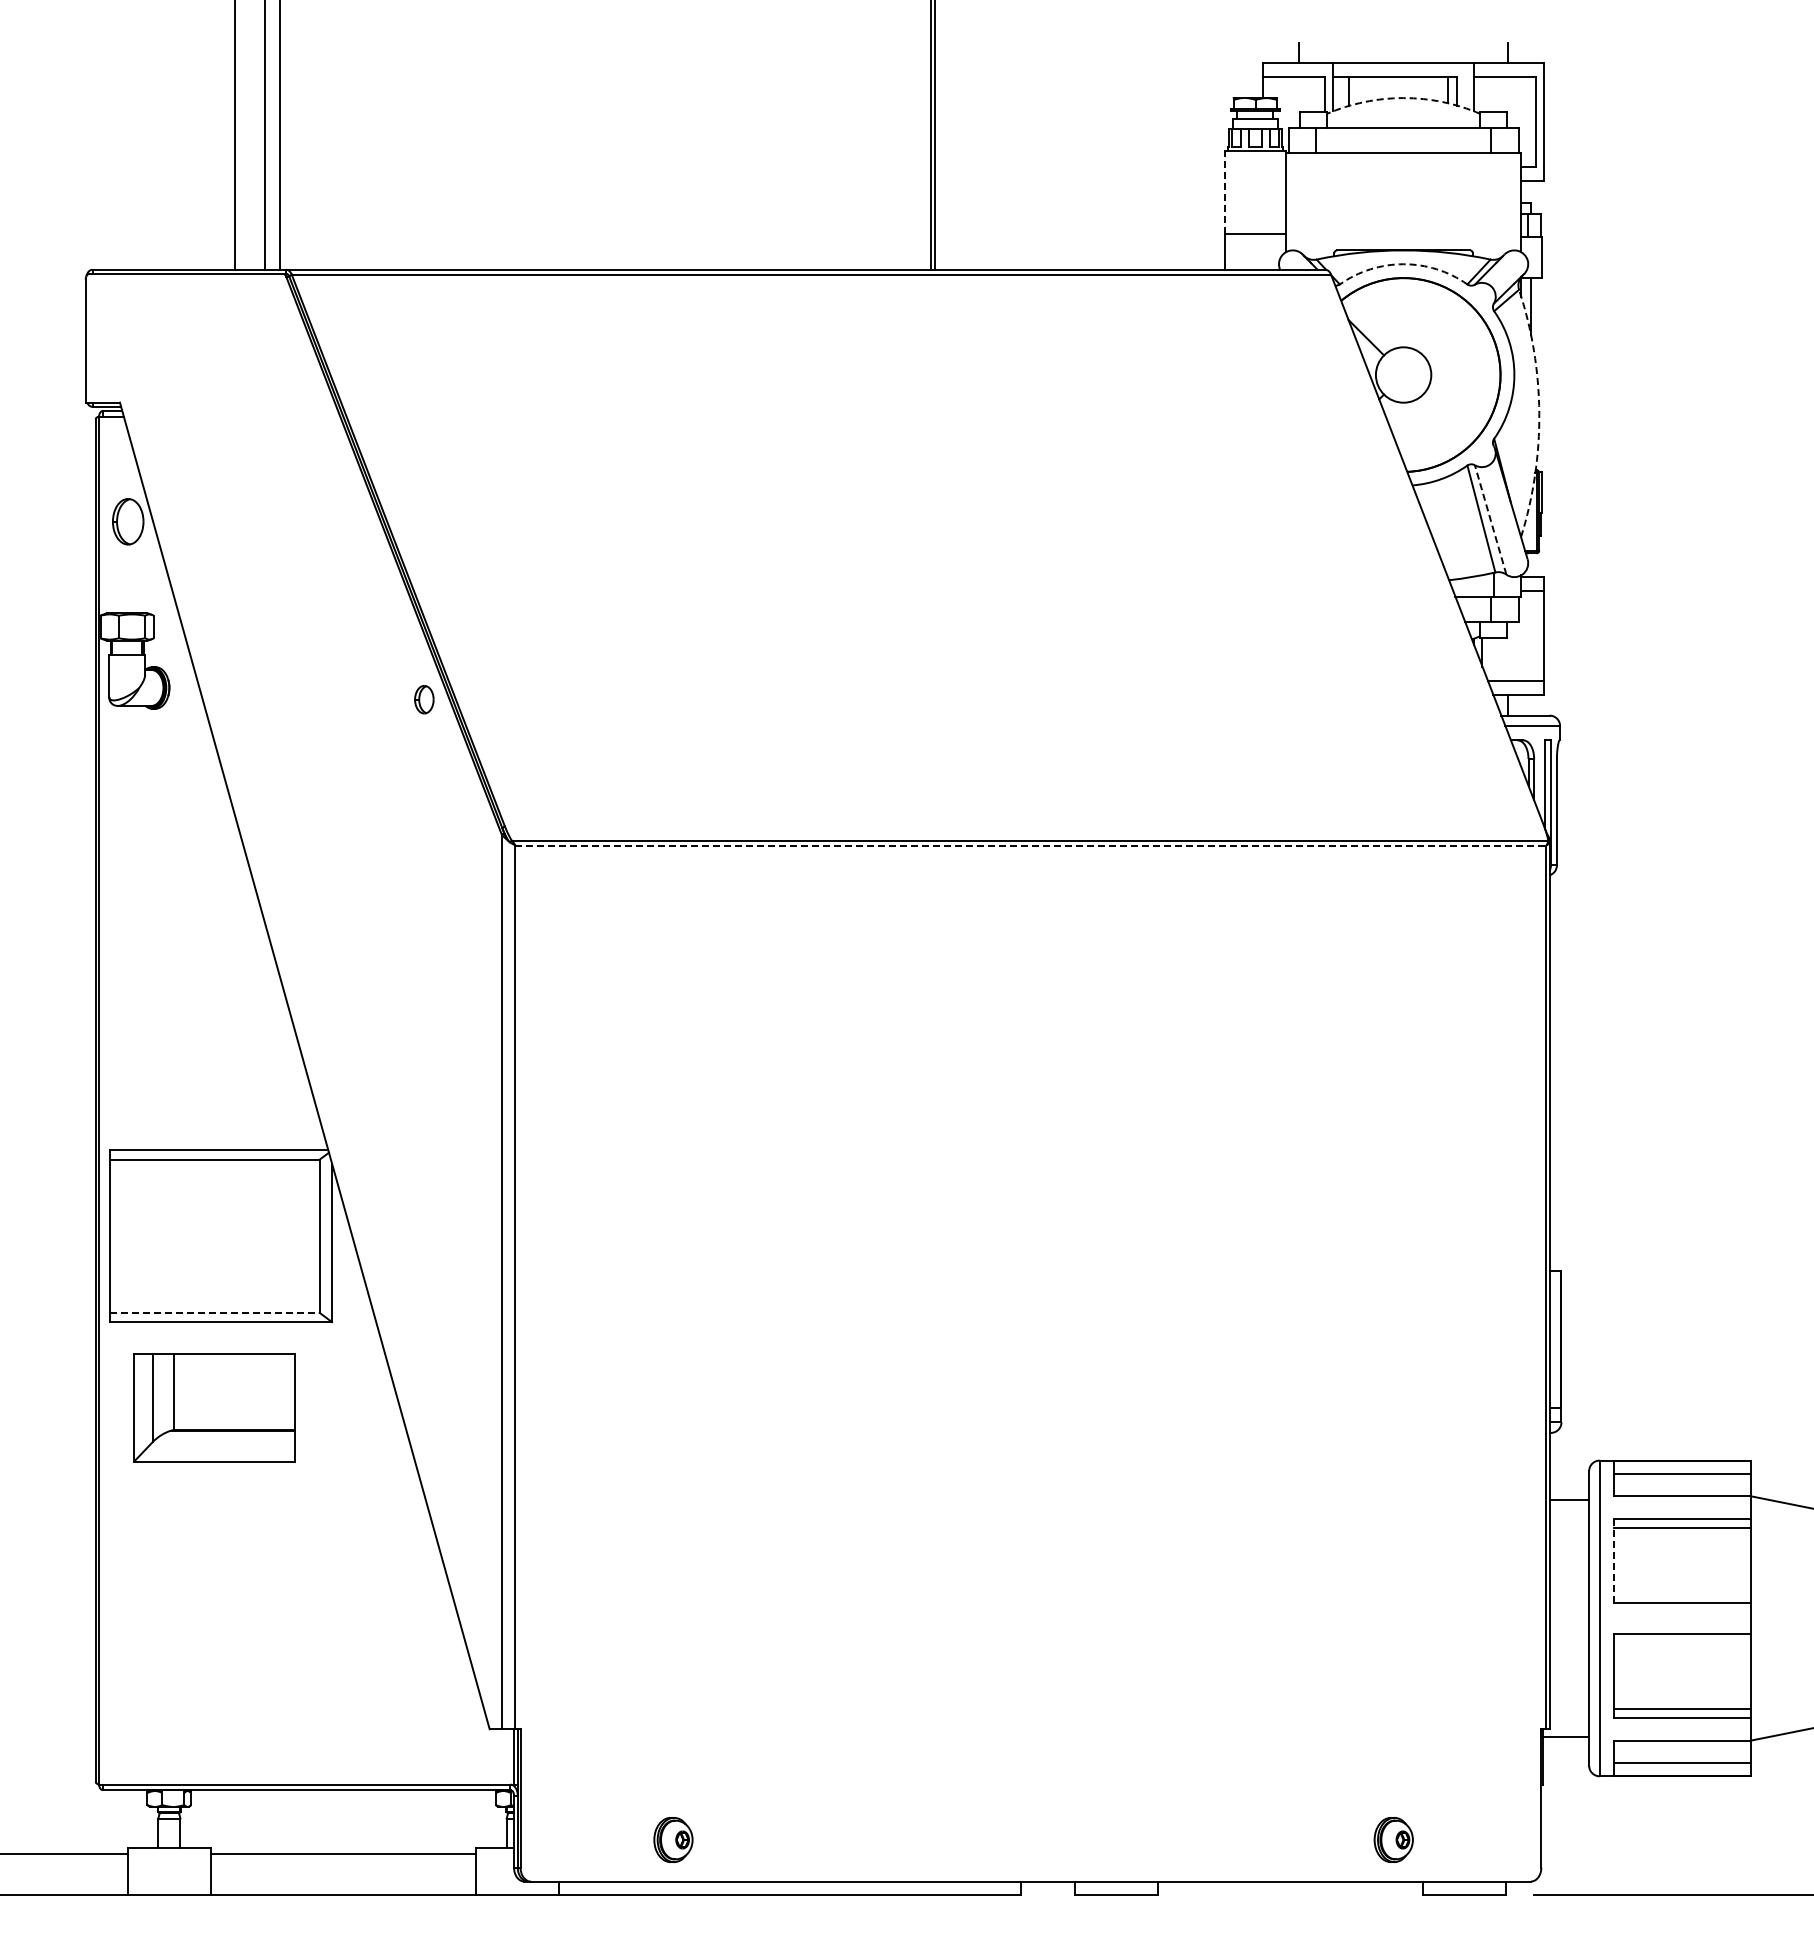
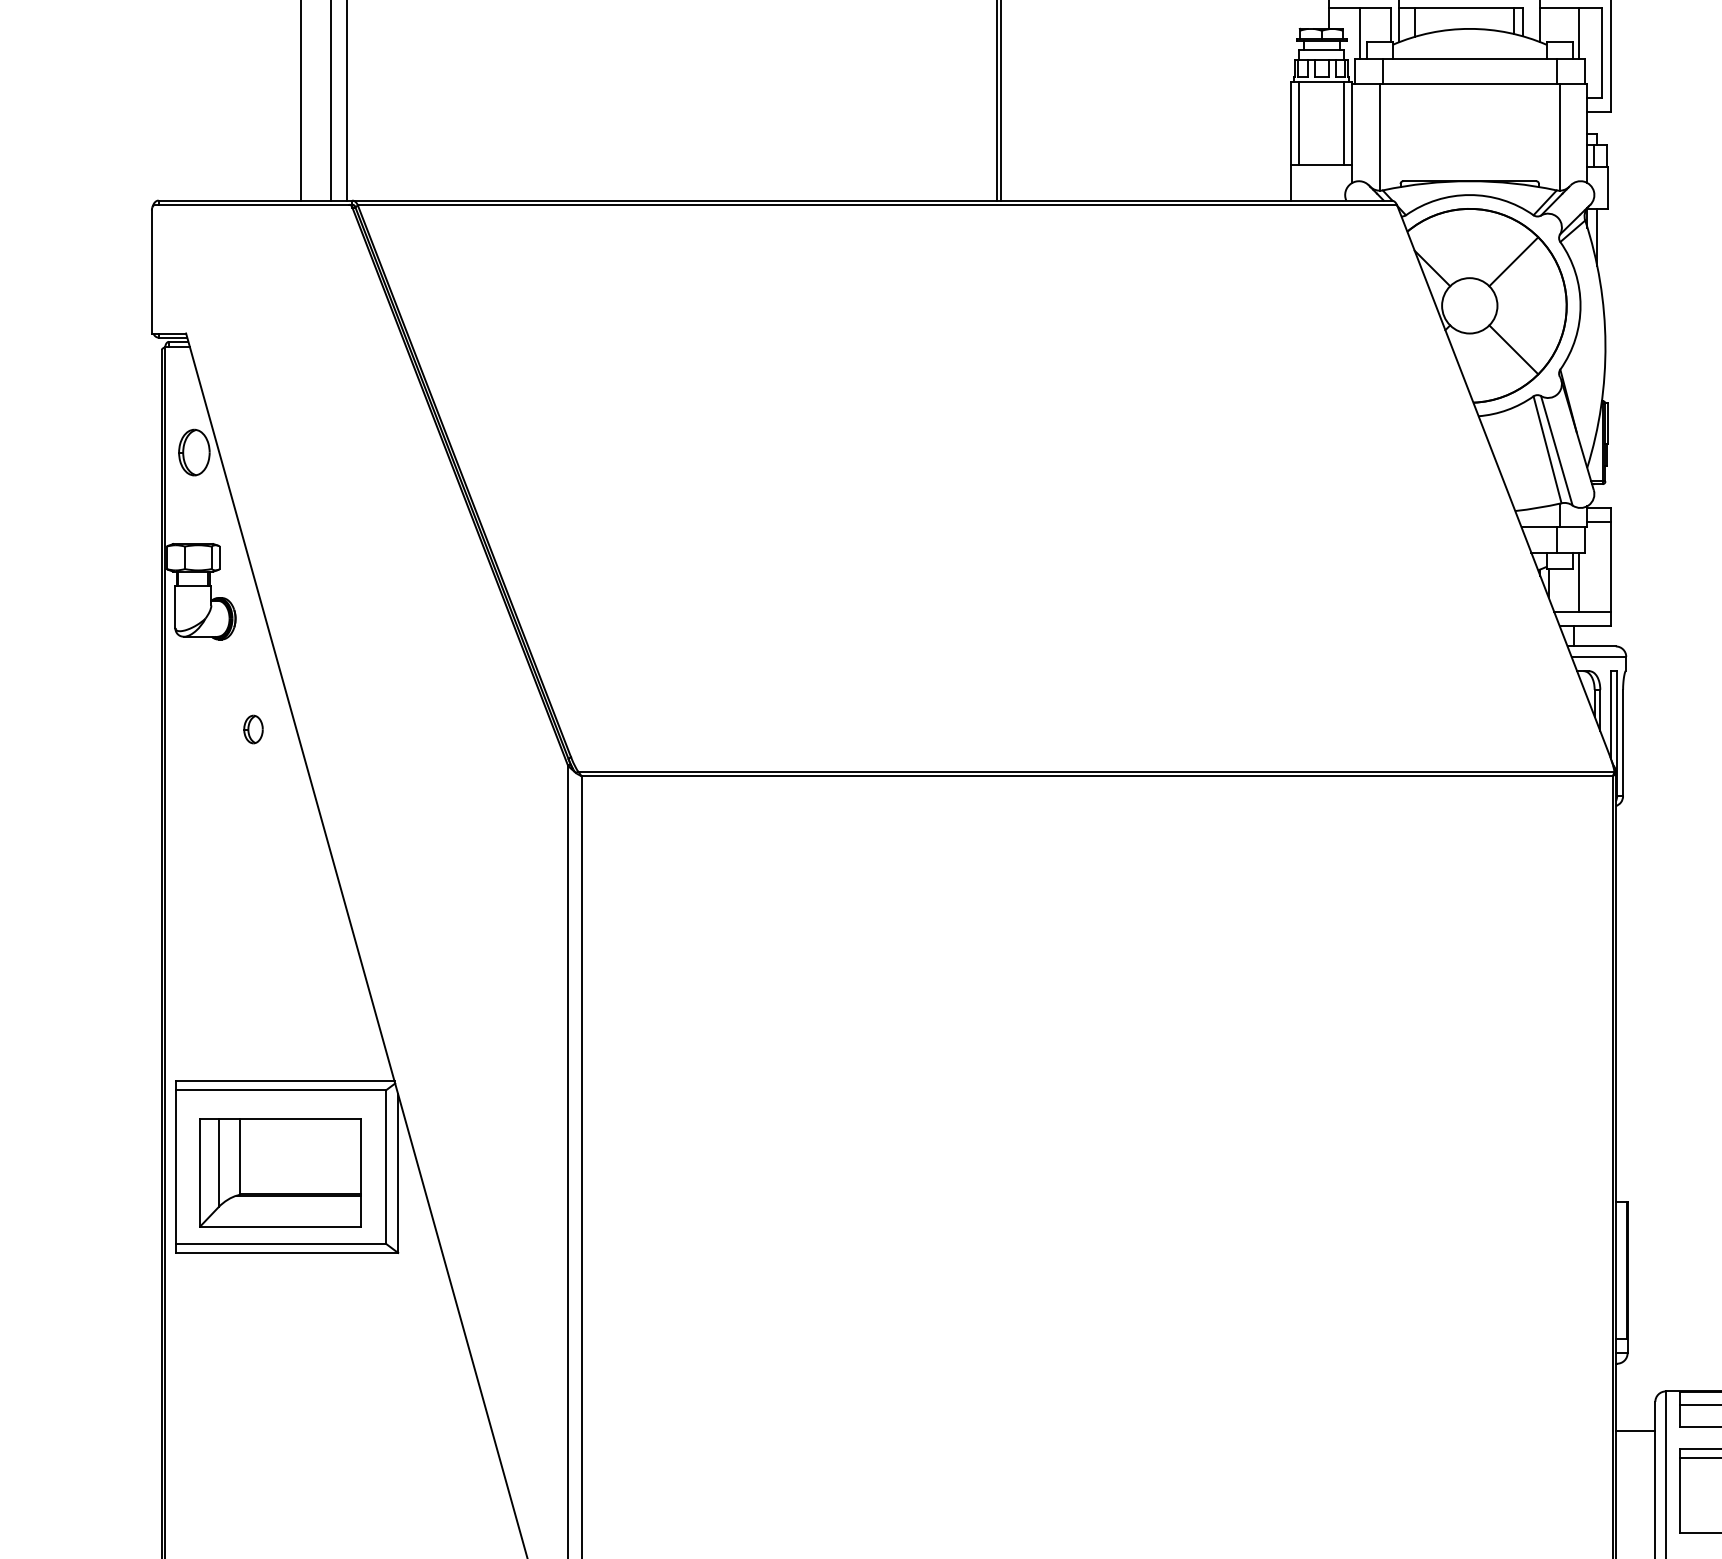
arc: (1403, 98) -> (1469, 29), dashed -> solid
line: (1294, 102) -> (1360, 33), added
line: (1512, 102) -> (1578, 33), added
line: (1233, 191) -> (1299, 122), added
line: (1277, 191) -> (1343, 122), added
line: (1225, 192) -> (1291, 123), dashed -> solid
line: (1313, 206) -> (1379, 137), added
line: (1493, 206) -> (1559, 137), added
arc: (1403, 264) -> (1469, 195), dashed -> solid
line: (1447, 330) -> (1513, 261), added
arc: (1539, 413) -> (1605, 344), dashed -> solid
line: (1447, 418) -> (1513, 349), added
line: (1490, 519) -> (1556, 450), dashed -> solid
line: (1513, 651) -> (1579, 582), added
part: (424, 699) -> (253, 729), moved
line: (1030, 845) -> (1096, 776), dashed -> solid
line: (214, 1312) -> (280, 1243), dashed -> solid
part: (214, 1407) -> (280, 1172), moved
line: (1614, 1560) -> (1680, 1491), dashed -> solid

